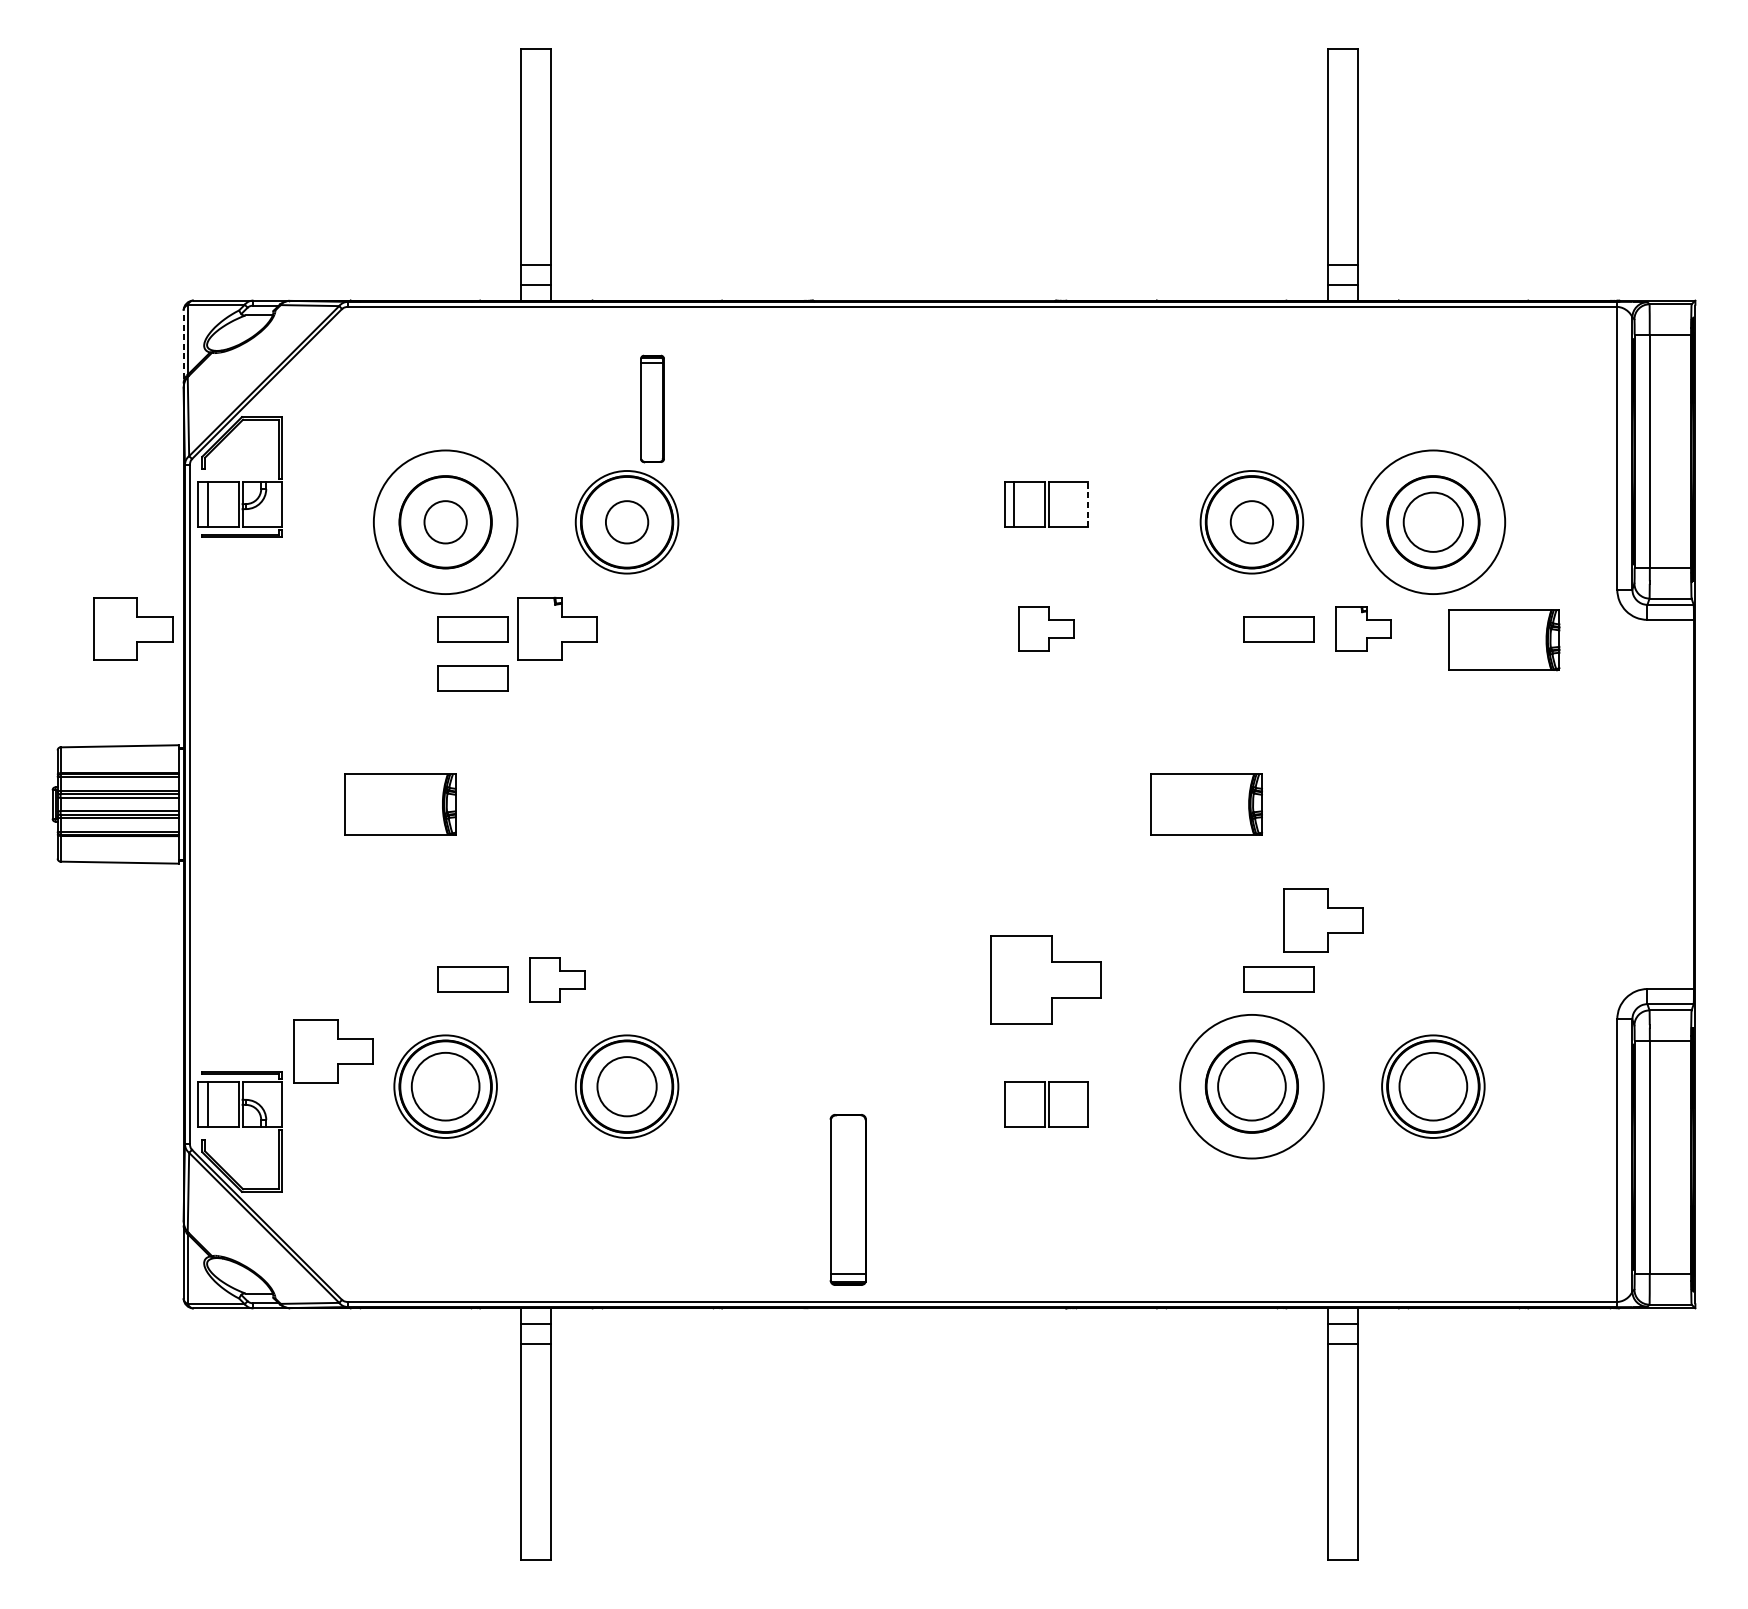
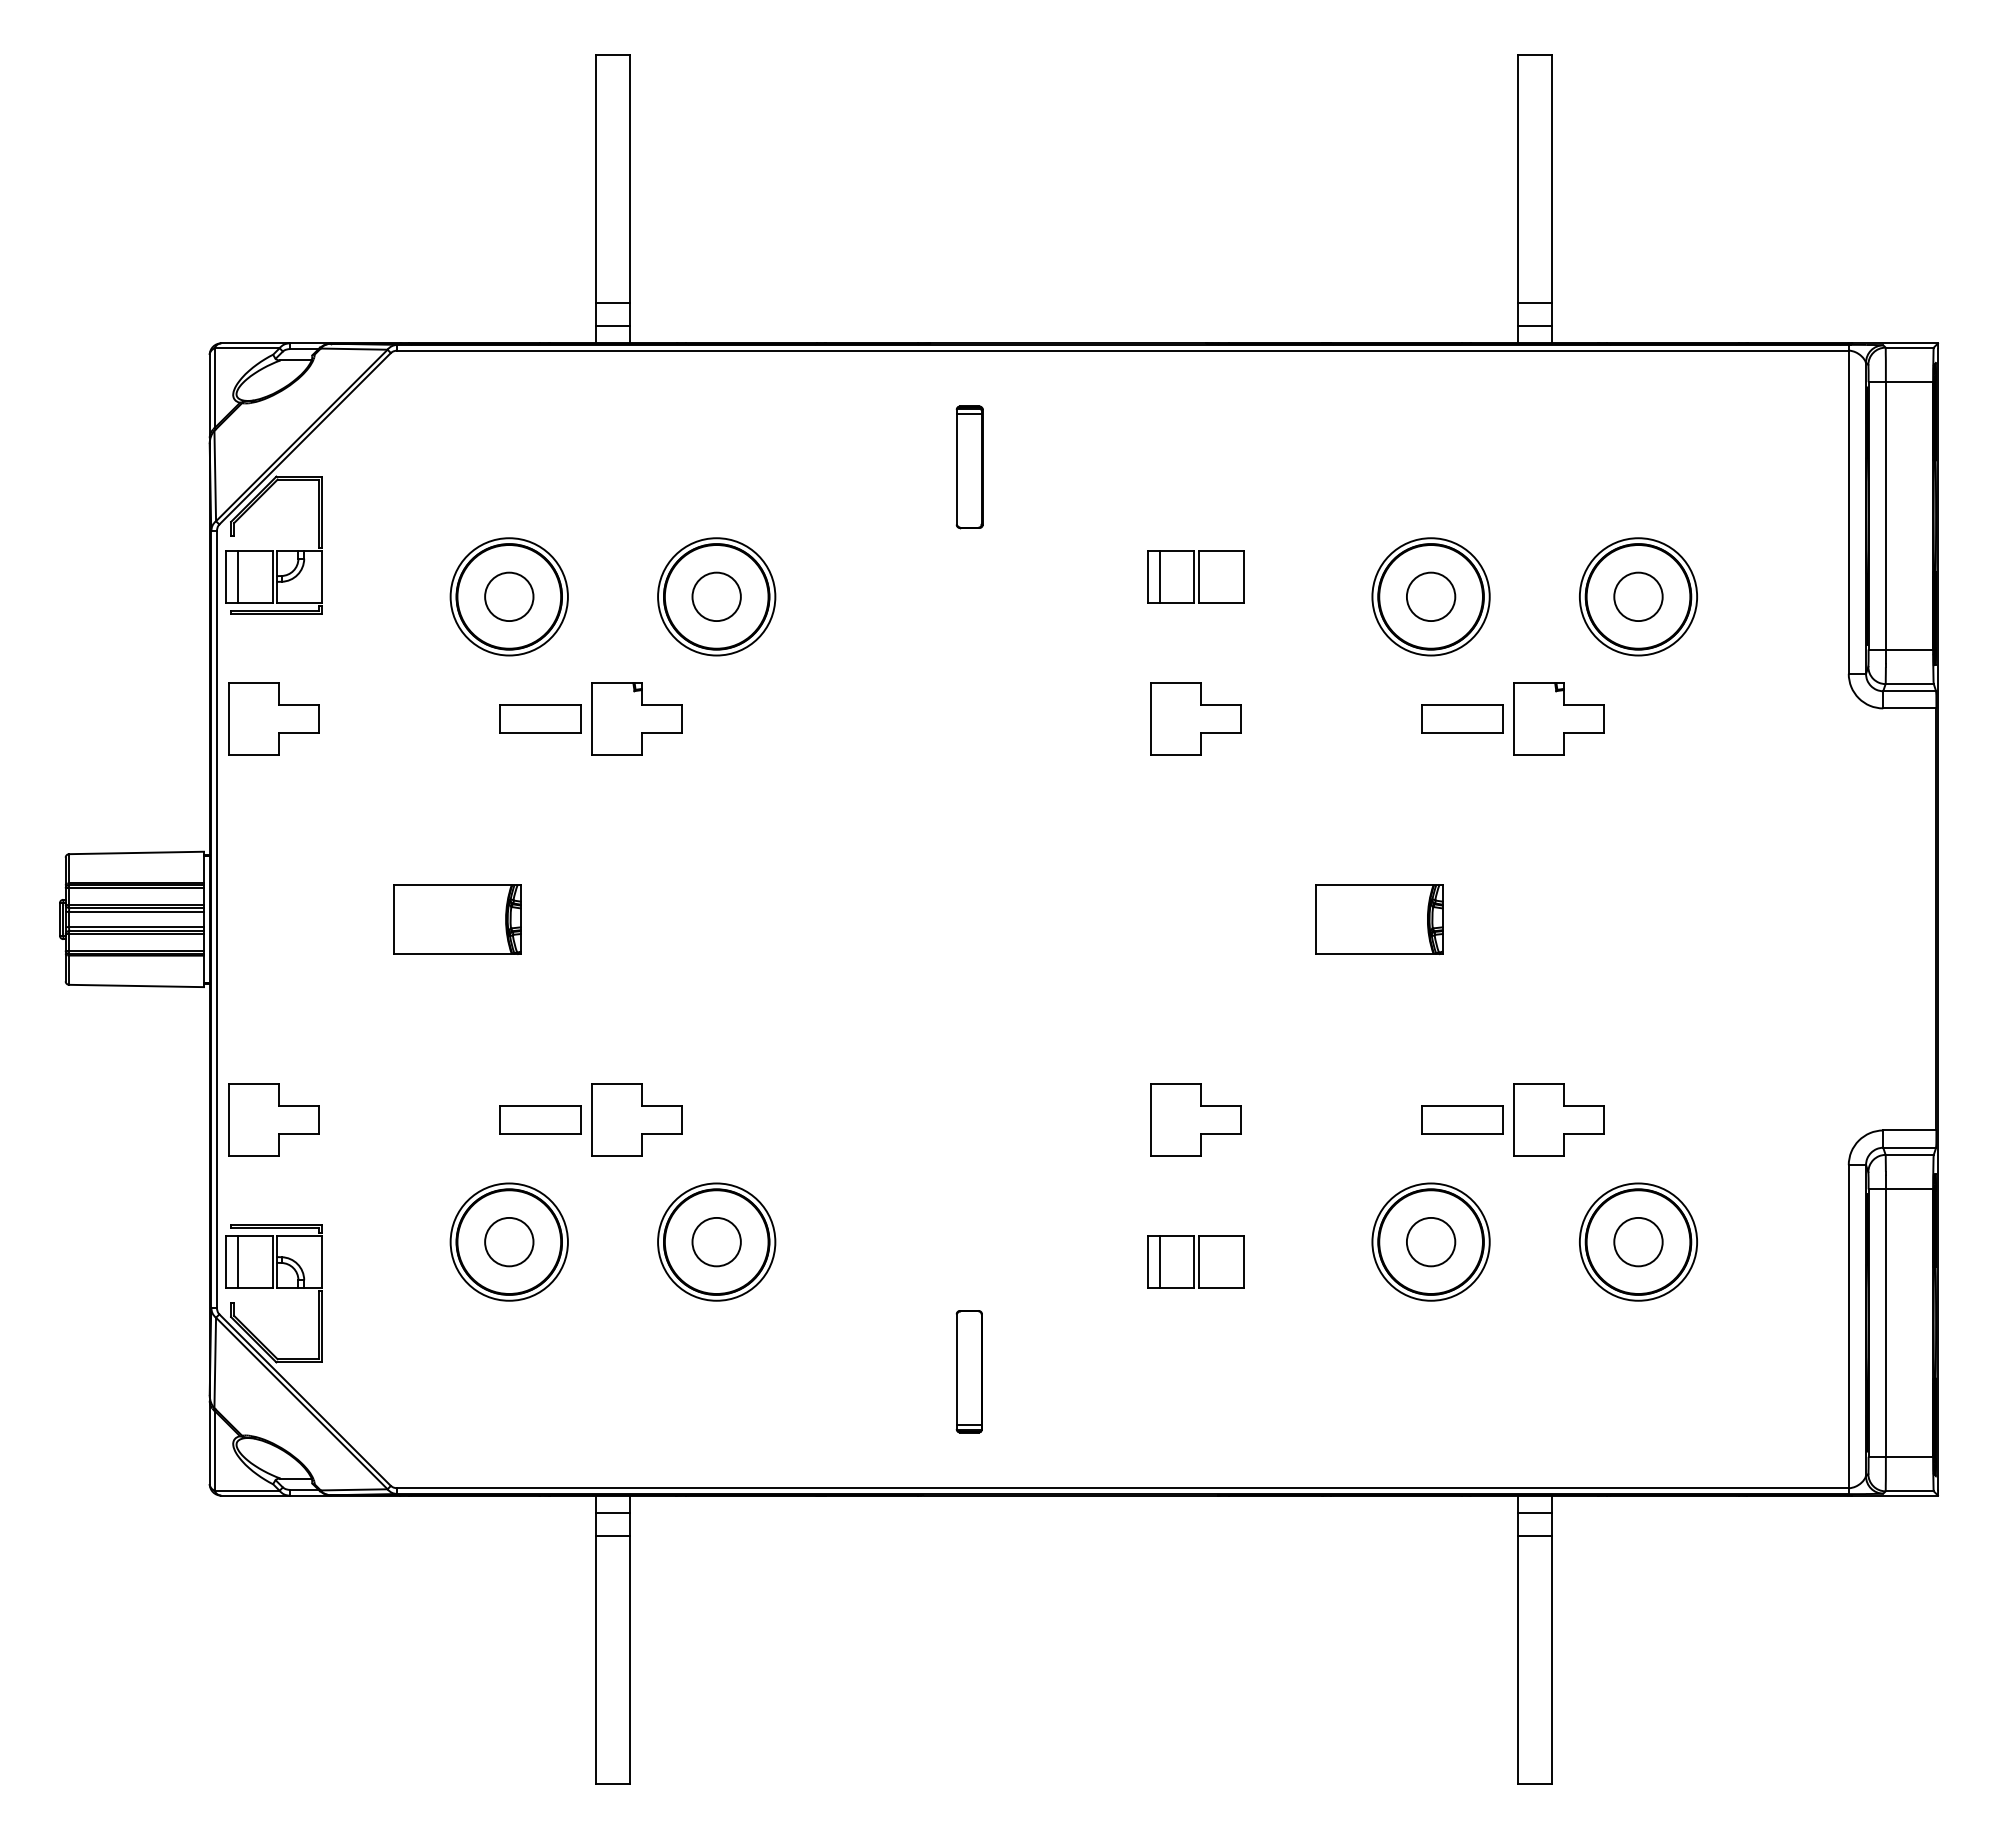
line: (183, 348) -> (209, 398), dashed -> solid
part: (652, 409) -> (969, 467), moved
line: (1087, 504) -> (1243, 576), dashed -> solid
circle: (444, 521) -> (508, 596), size x0.71
circle: (1433, 521) -> (1638, 596), size x0.71
circle: (1433, 521) -> (1638, 596), size x0.71
part: (132, 628) -> (273, 718), moved
part: (1045, 628) -> (1195, 718), size x1.43
part: (1363, 628) -> (1558, 718), size x1.43
part: (1504, 640) -> (1719, 731), removed
part: (472, 677) -> (540, 774), removed
part: (1323, 919) -> (1558, 1119), moved
part: (556, 979) -> (636, 1119), size x1.43
part: (1045, 979) -> (1195, 1119), size x0.71
part: (332, 1051) -> (273, 1119), moved
circle: (445, 1086) -> (509, 1241), size x0.62
circle: (626, 1086) -> (716, 1241), size x0.71
circle: (1251, 1086) -> (1430, 1241), size x0.62
circle: (1251, 1086) -> (1430, 1241), size x0.71
circle: (1433, 1086) -> (1638, 1241), size x0.62
line: (1014, 1104) -> (1159, 1262), added
part: (847, 1199) -> (968, 1371), size x0.62

